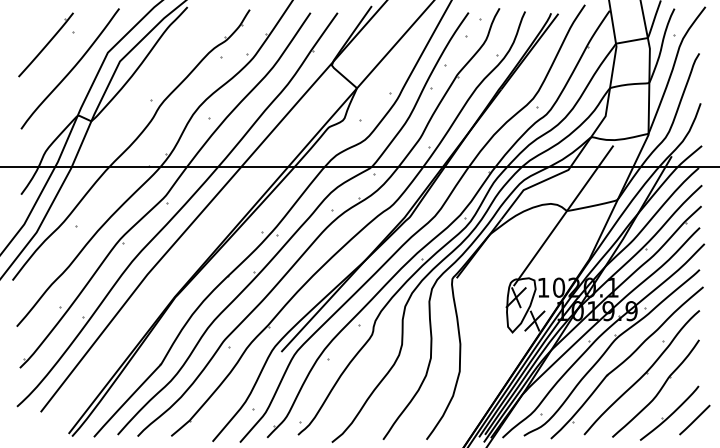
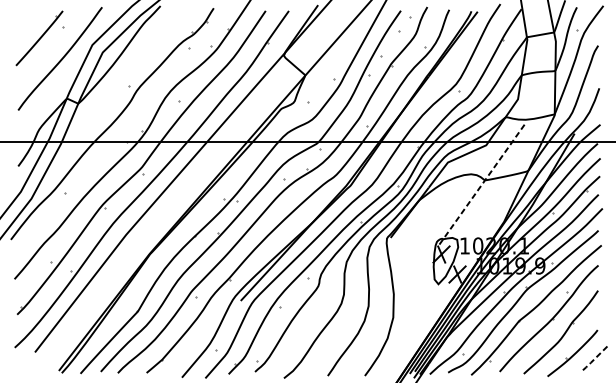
line: (563, 215) -> (482, 184), solid -> dashed
line: (694, 420) -> (594, 359), solid -> dashed

